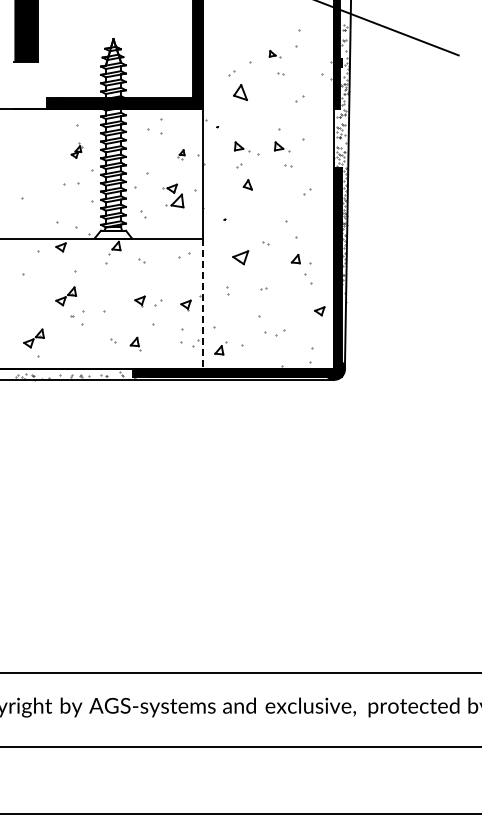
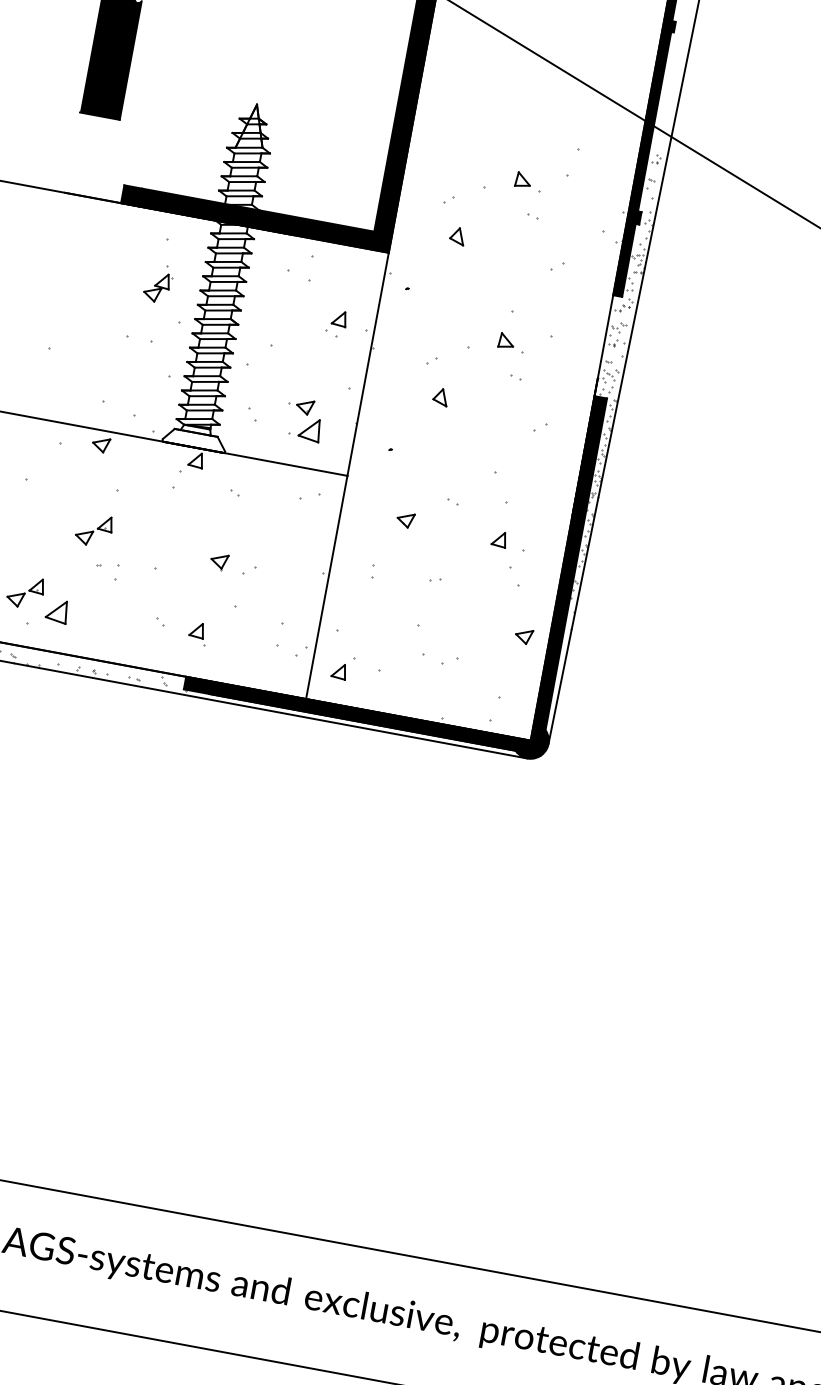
part: (274, 53) -> (528, 180), size x1.43
part: (240, 91) -> (457, 234), size x0.62
part: (242, 146) -> (443, 329), removed
part: (76, 150) -> (158, 283), size x1.43
part: (181, 154) -> (336, 323), size x1.67
part: (173, 195) -> (305, 419), moved
part: (240, 258) -> (404, 520), size x0.62
line: (203, 304) -> (326, 587), dashed -> solid
part: (185, 305) -> (295, 583), removed
part: (83, 317) -> (117, 572), size x0.62
part: (53, 345) -> (56, 610), added

